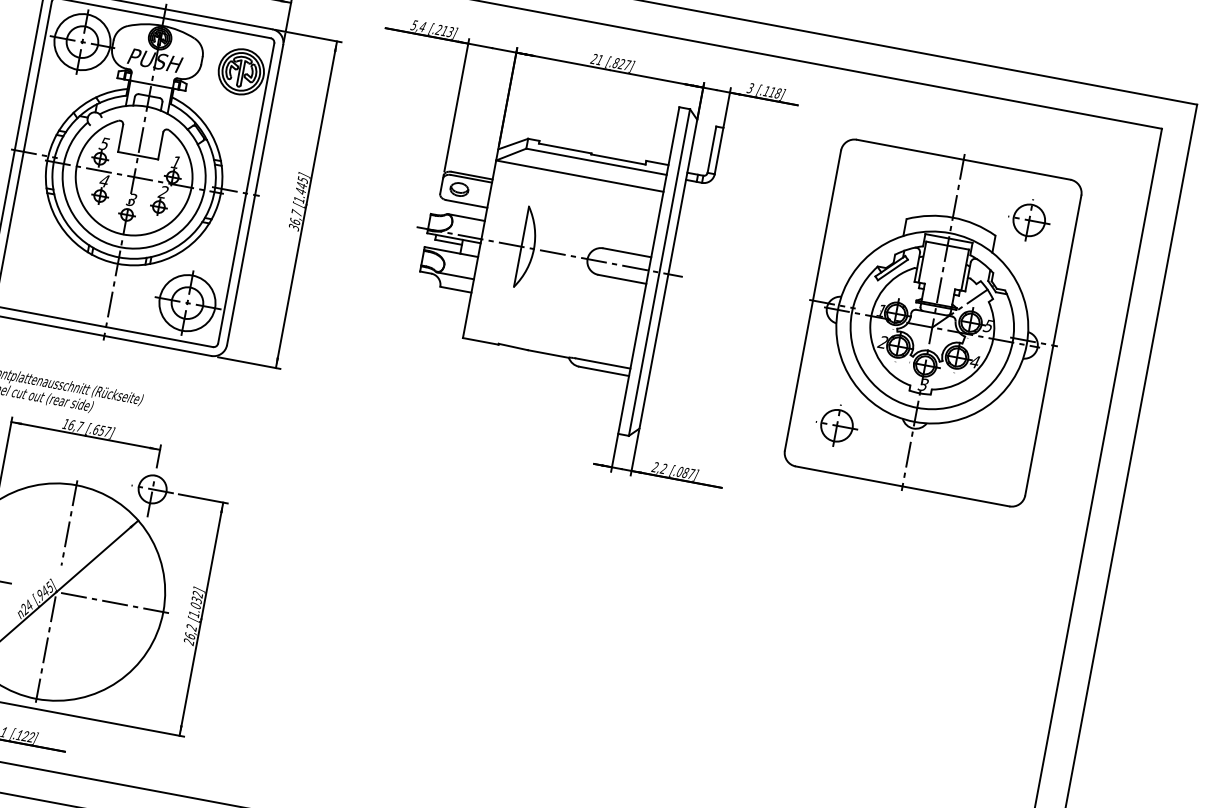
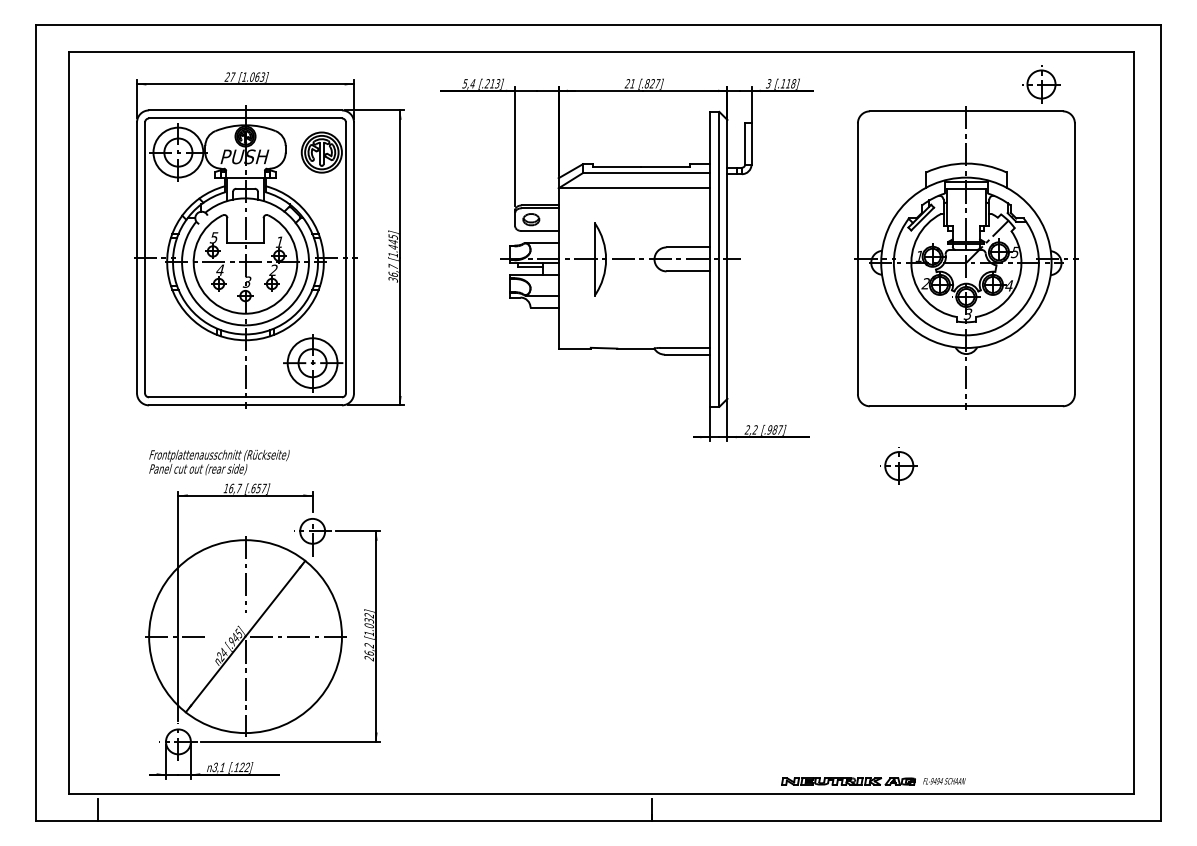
part: (1029, 220) -> (1041, 84), moved
part: (836, 424) -> (898, 465), moved
text: (679, 472) -> (769, 430), [.087] -> [.987]

